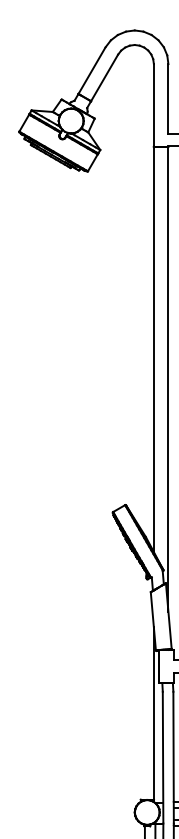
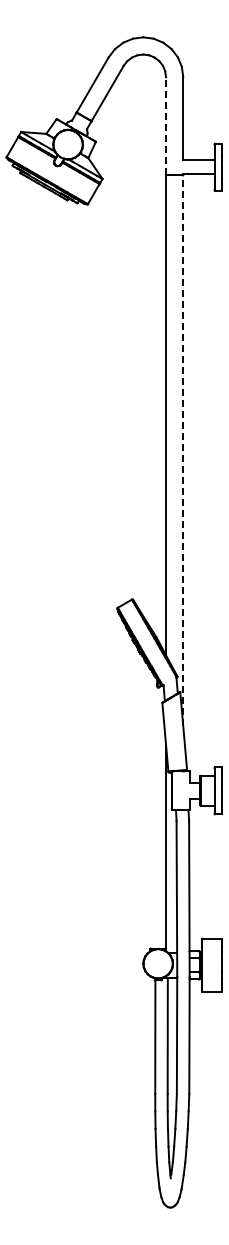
line: (154, 104) -> (166, 125), solid -> dashed
line: (168, 379) -> (183, 450), solid -> dashed

